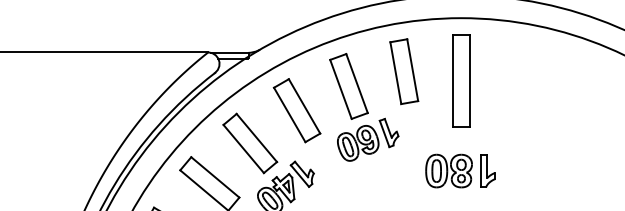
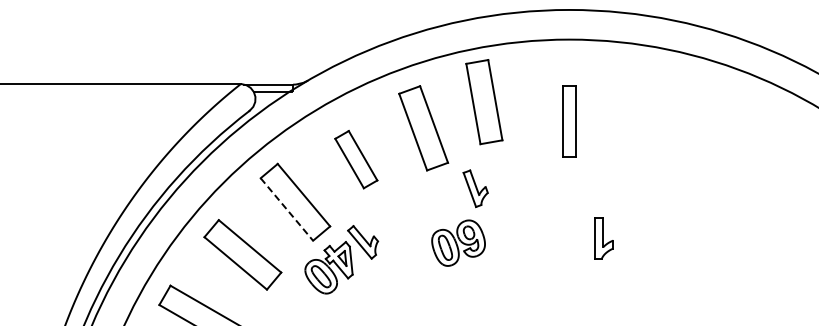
part: (404, 71) -> (484, 102), moved
part: (461, 80) -> (569, 120), size x0.6
part: (297, 110) -> (356, 159), size x0.7
part: (358, 142) -> (458, 242), moved
line: (243, 149) -> (286, 209), solid -> dashed
part: (449, 171) -> (553, 238), removed

